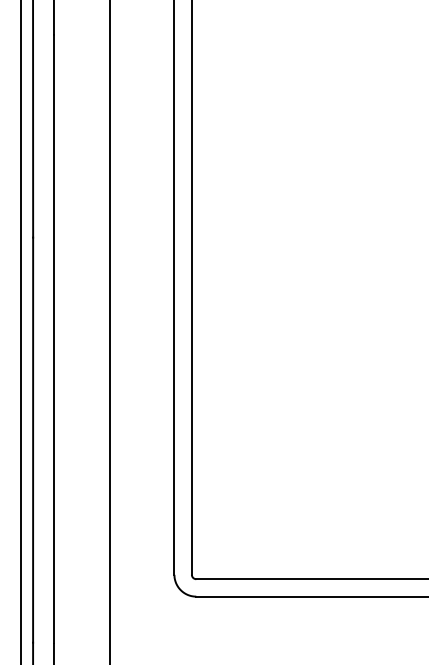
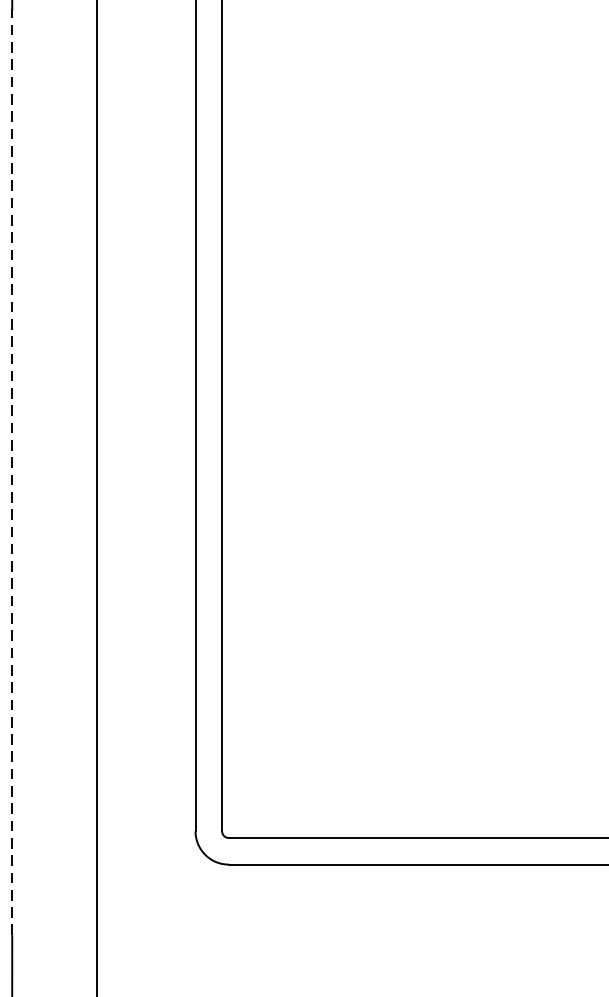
line: (53, 338) -> (11, 471), solid -> dashed

